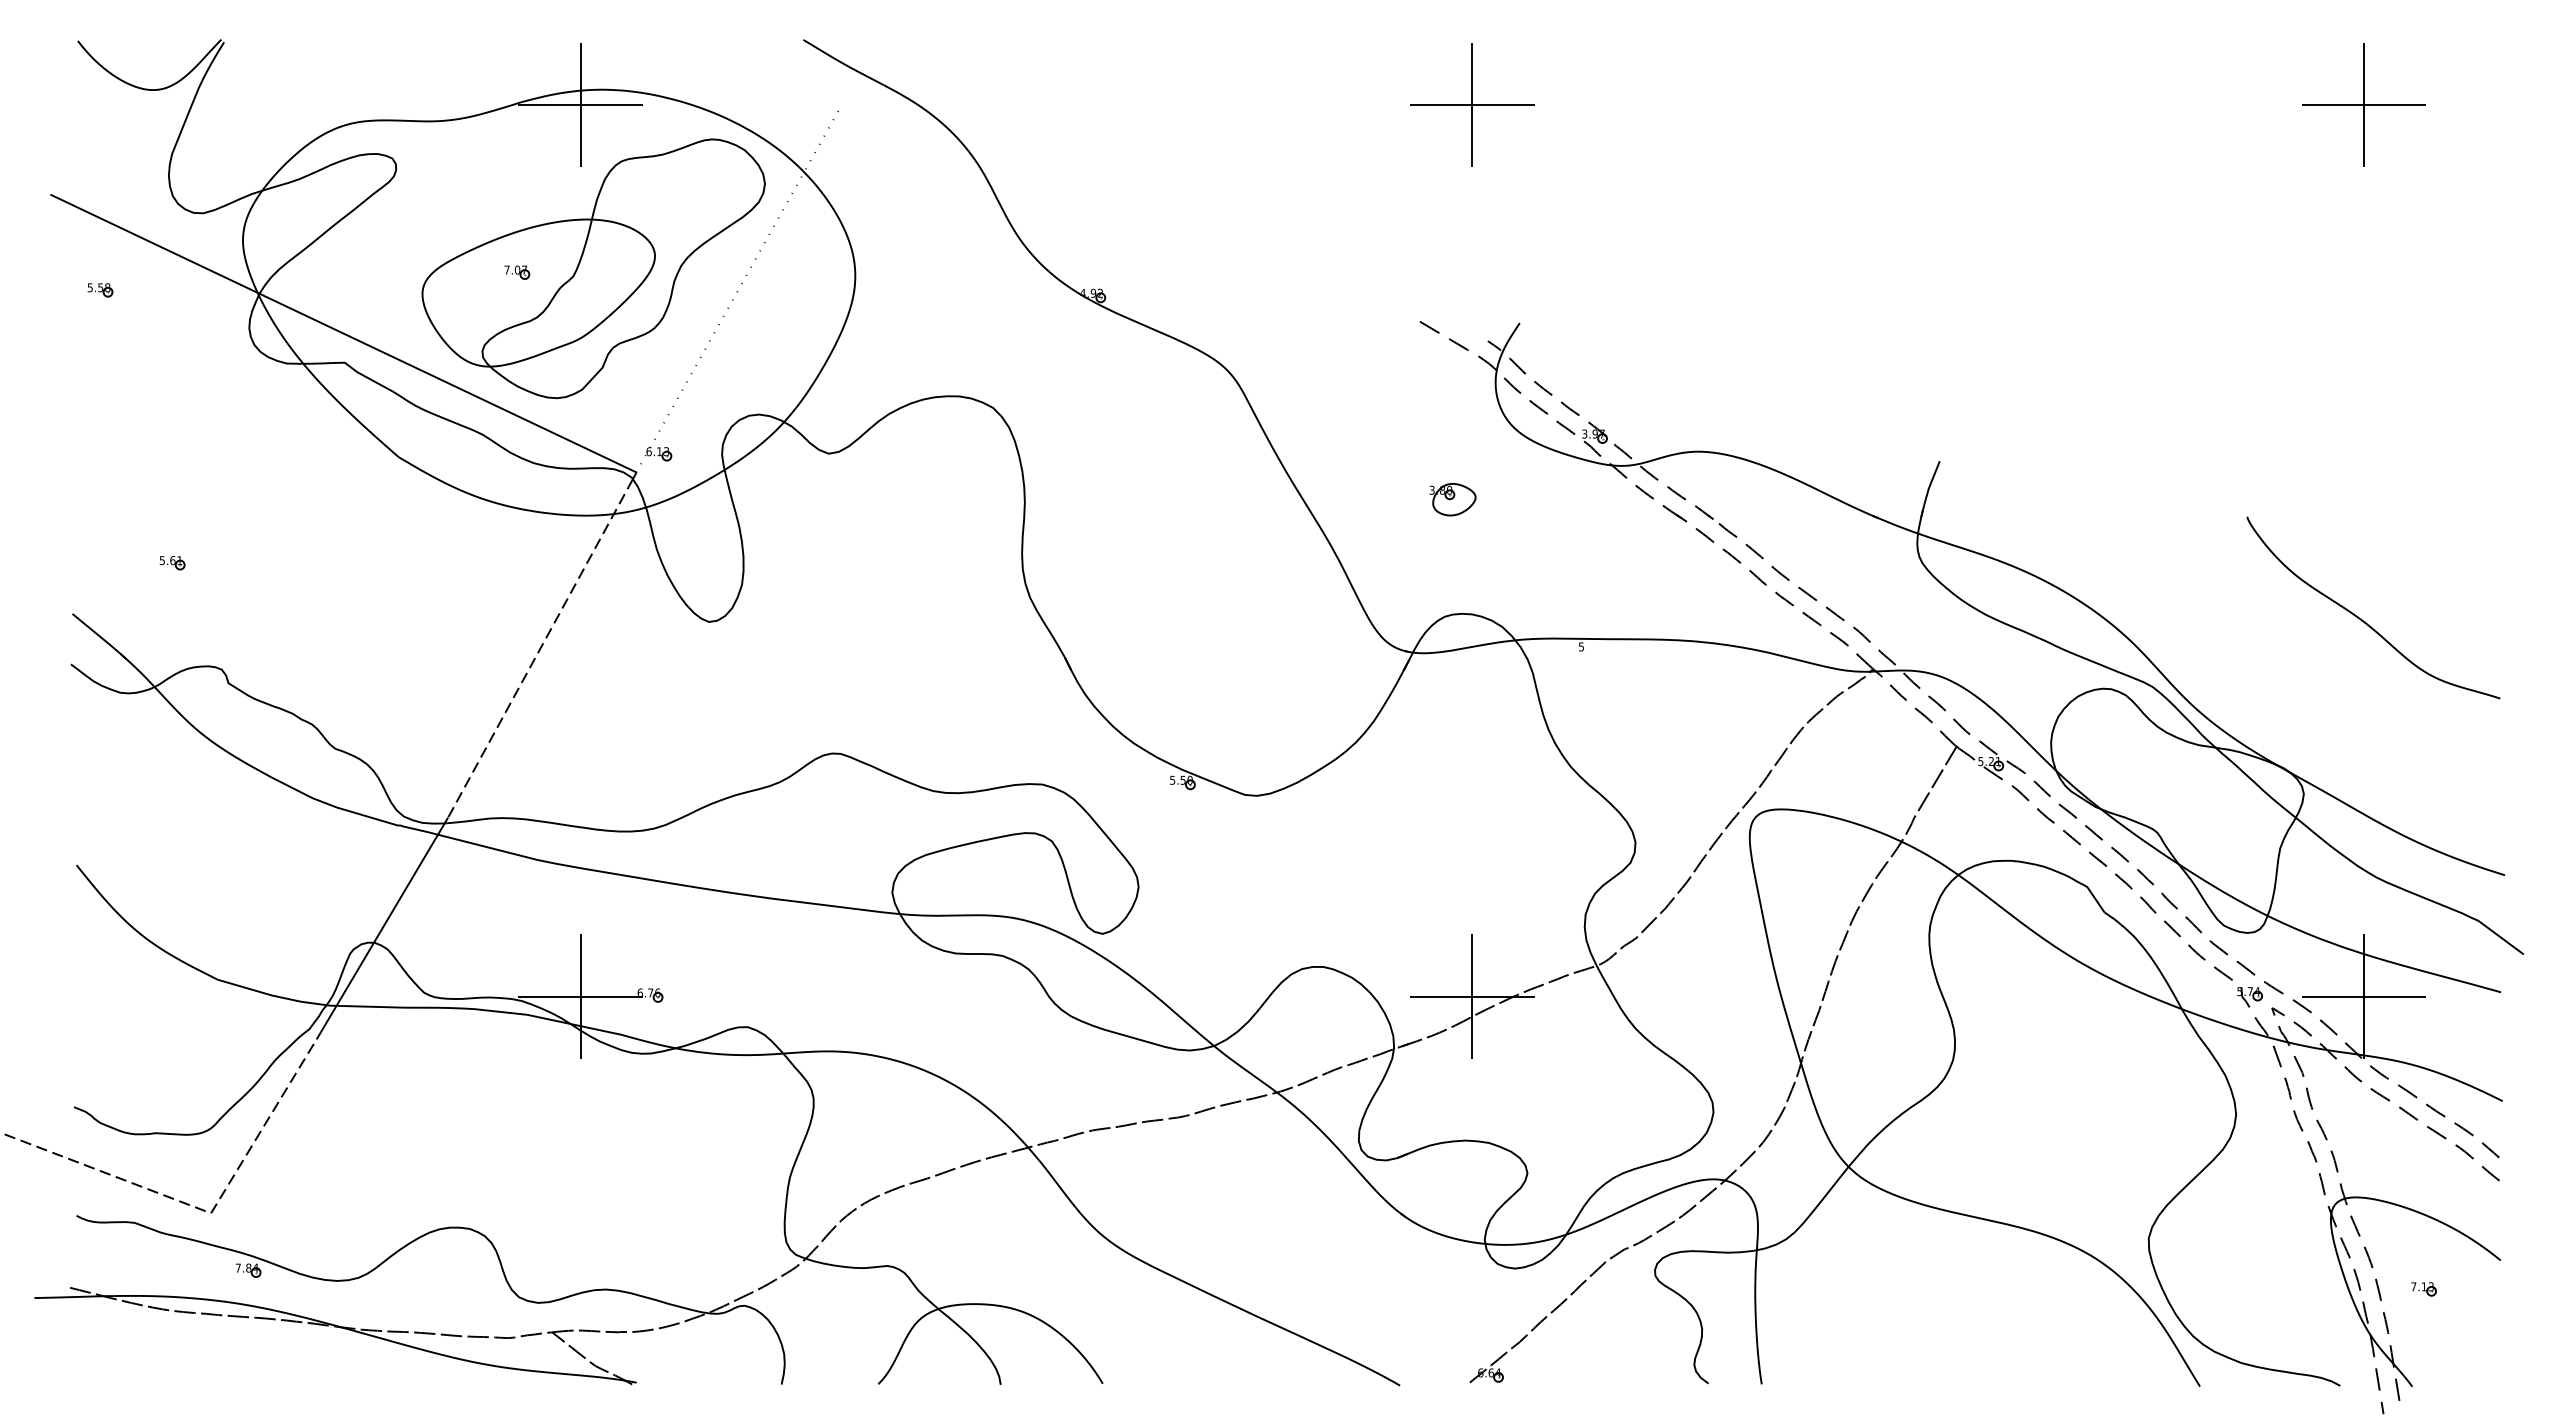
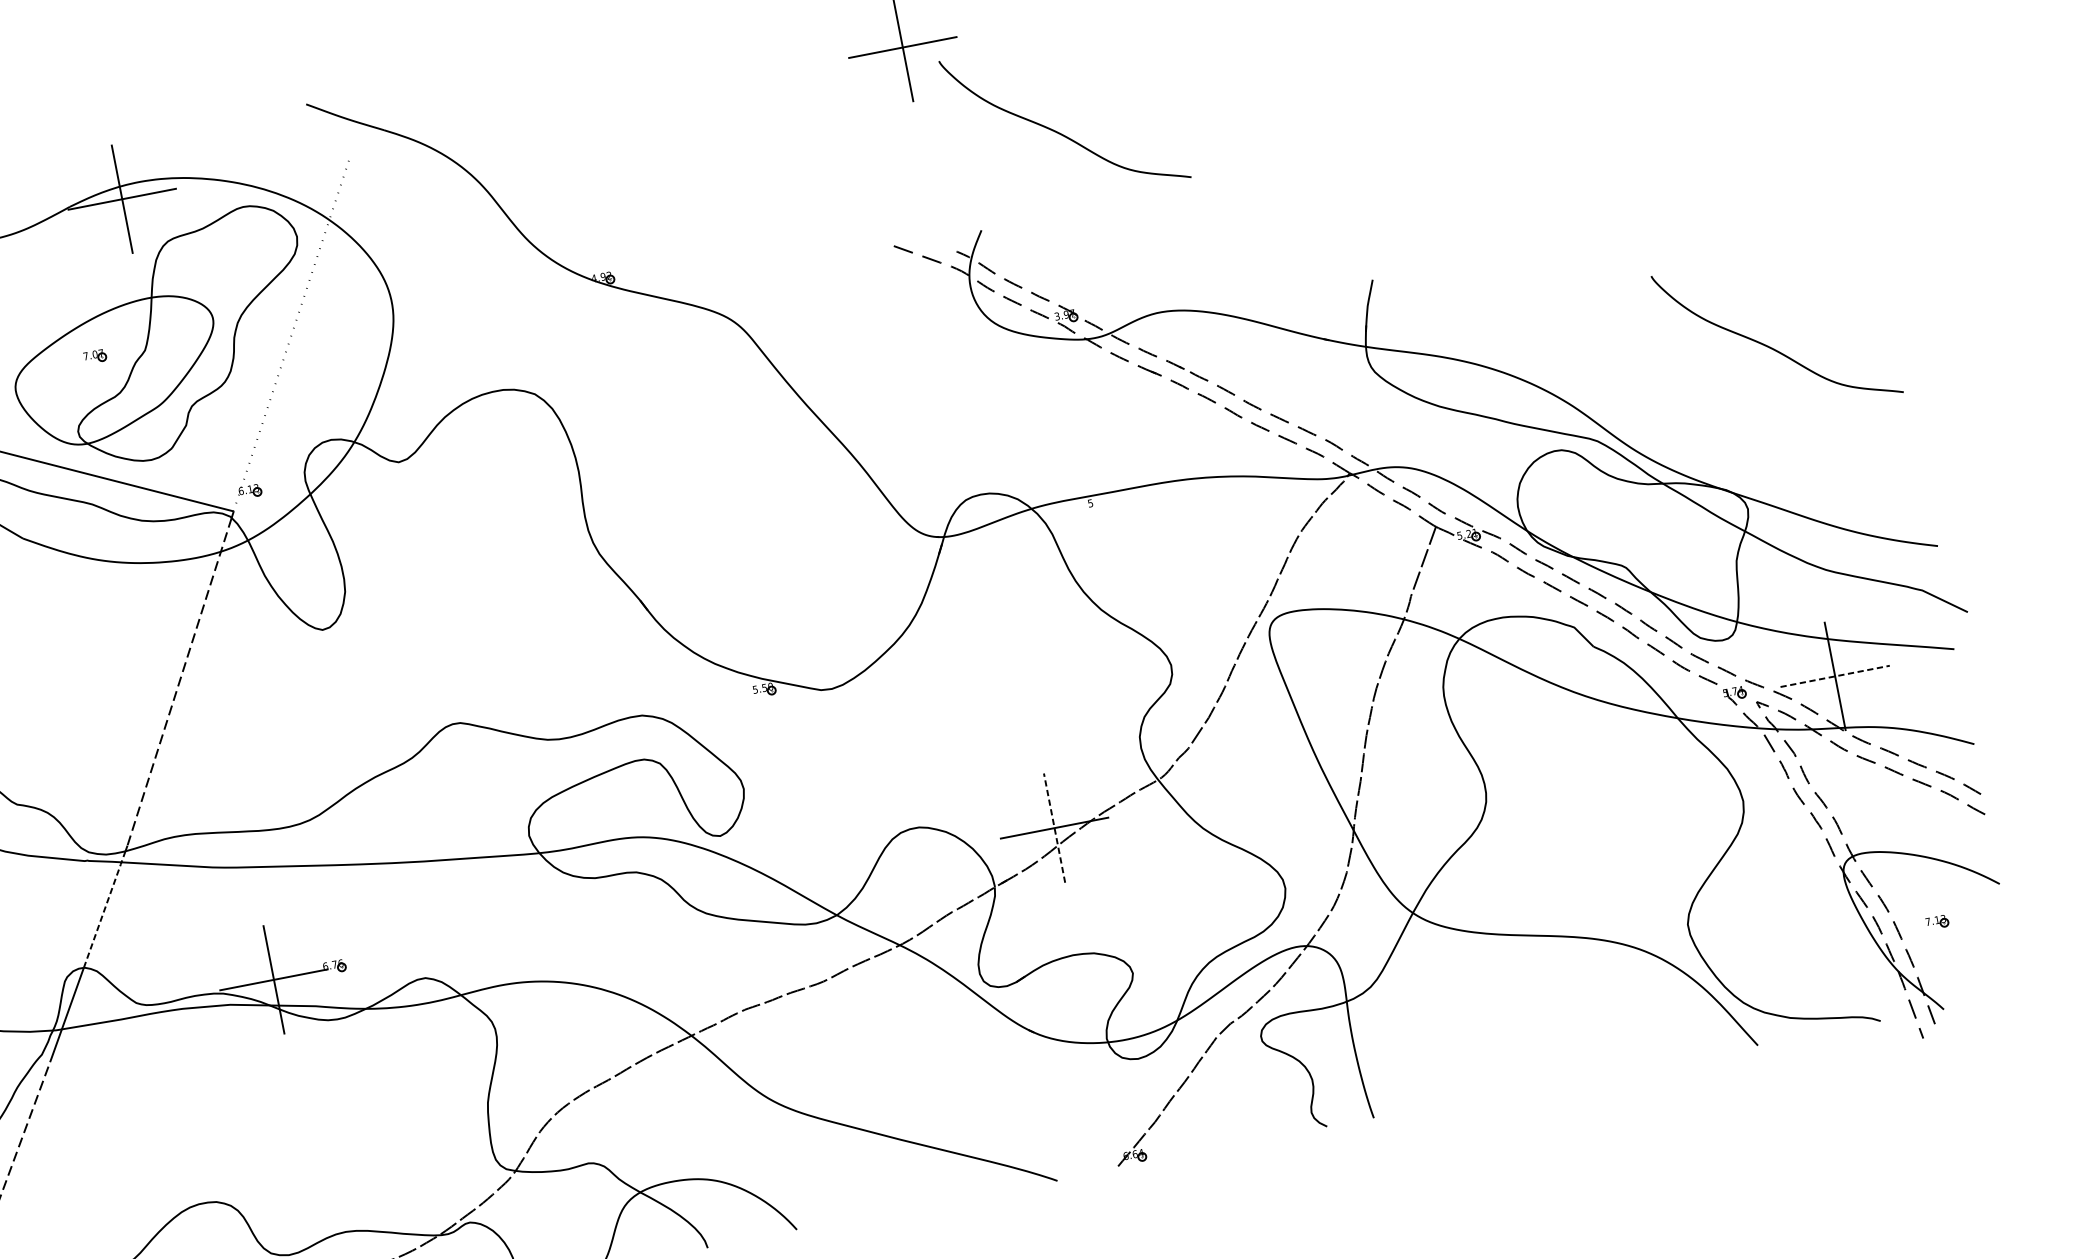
curve: (1627, 232) -> (1060, 132), added
part: (1452, 499) -> (952, 396), removed
line: (409, 882) -> (104, 909), solid -> dashed
line: (1472, 996) -> (1054, 827), solid -> dashed
line: (2364, 996) -> (1835, 676), solid -> dashed

